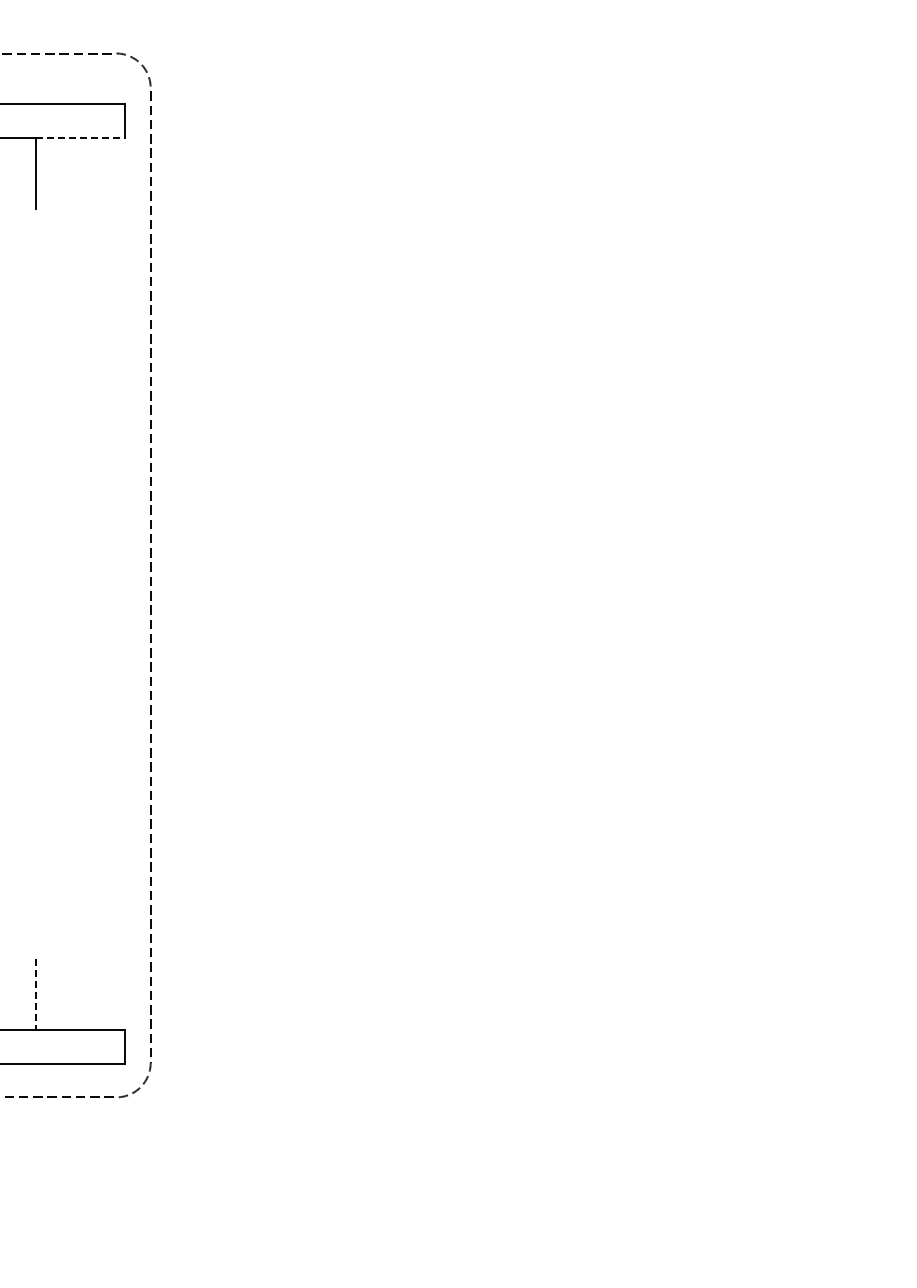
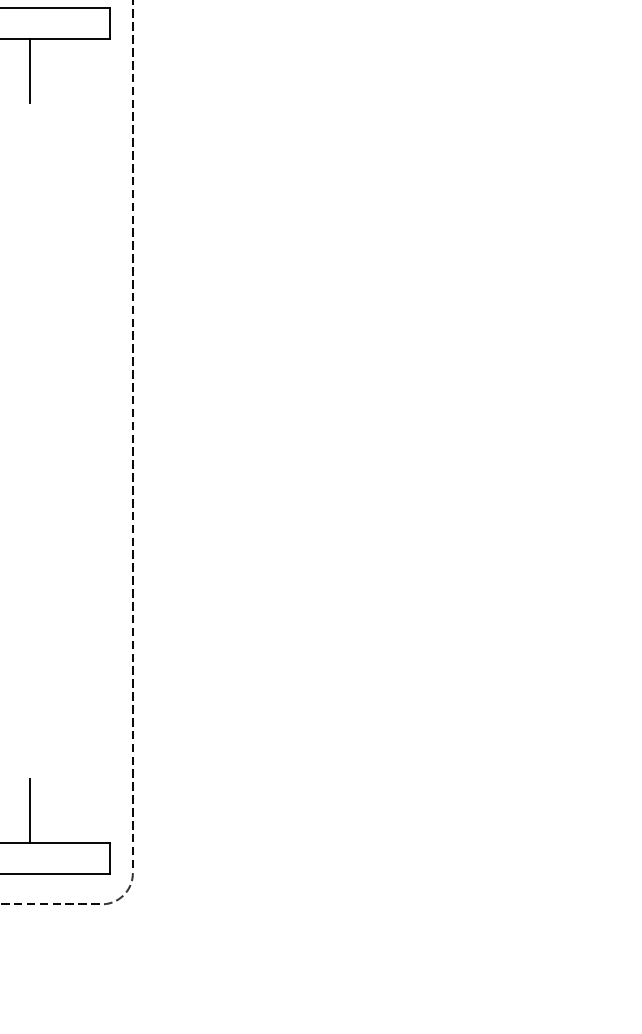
line: (81, 138) -> (70, 39), dashed -> solid
line: (36, 994) -> (29, 811), dashed -> solid

